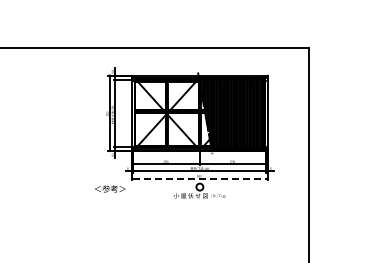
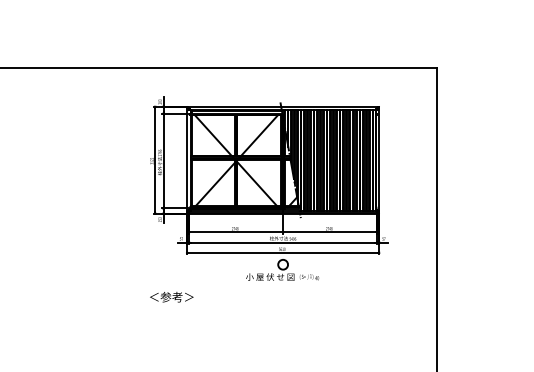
line: (200, 178) -> (283, 252), dashed -> solid
text: (110, 188) -> (172, 296), moved

